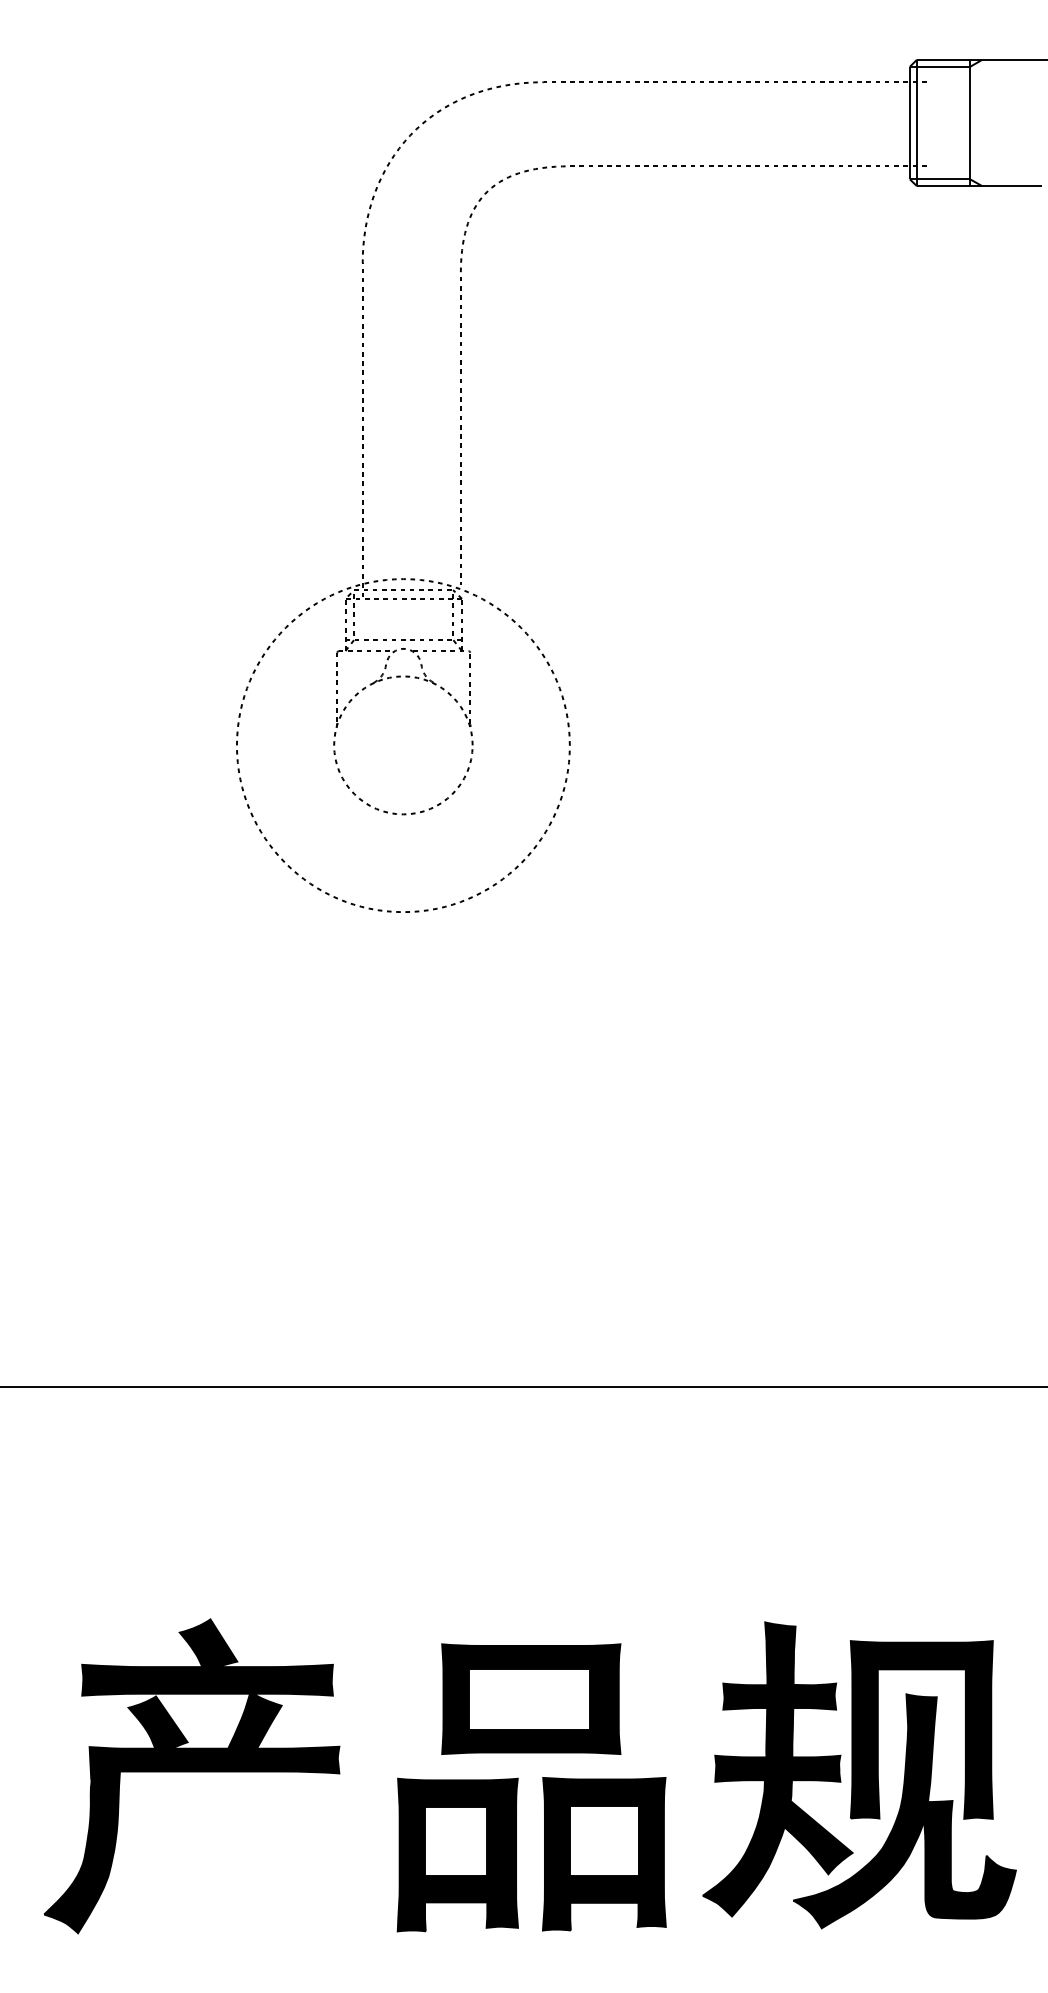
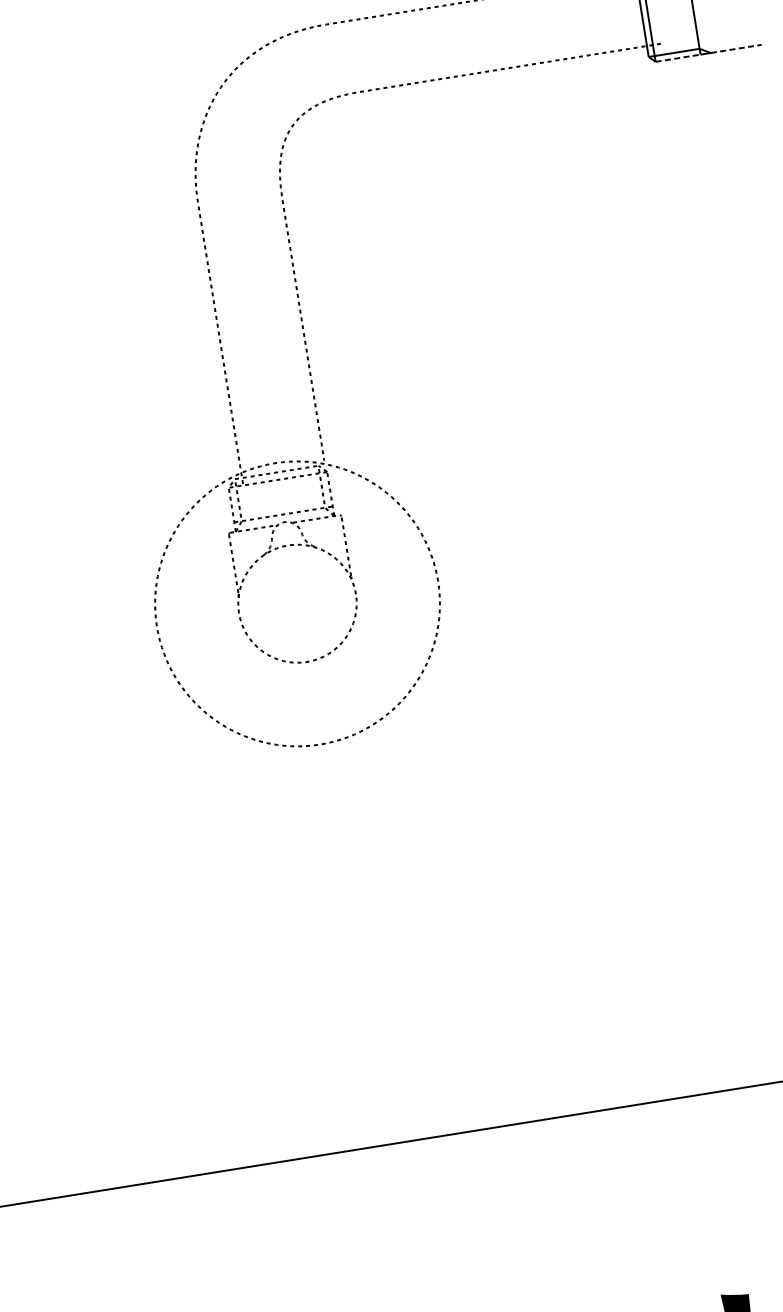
line: (943, 186) -> (678, 58), solid -> dashed
line: (1012, 186) -> (736, 49), solid -> dashed

